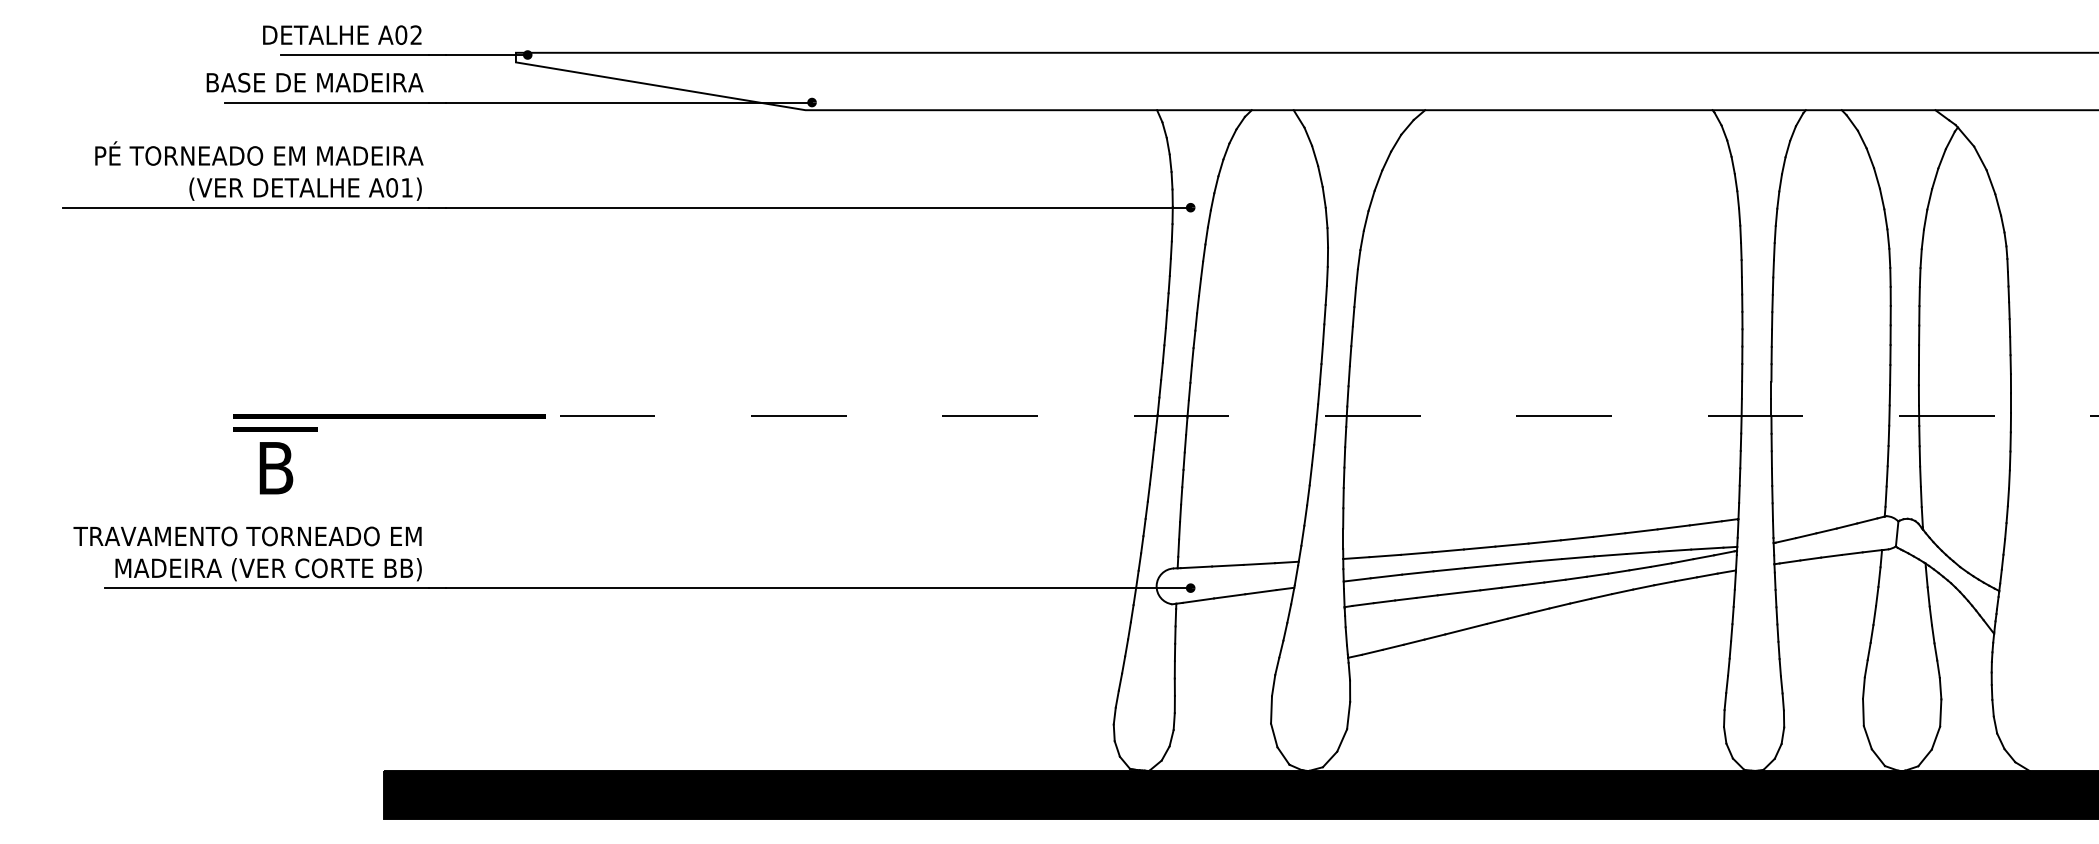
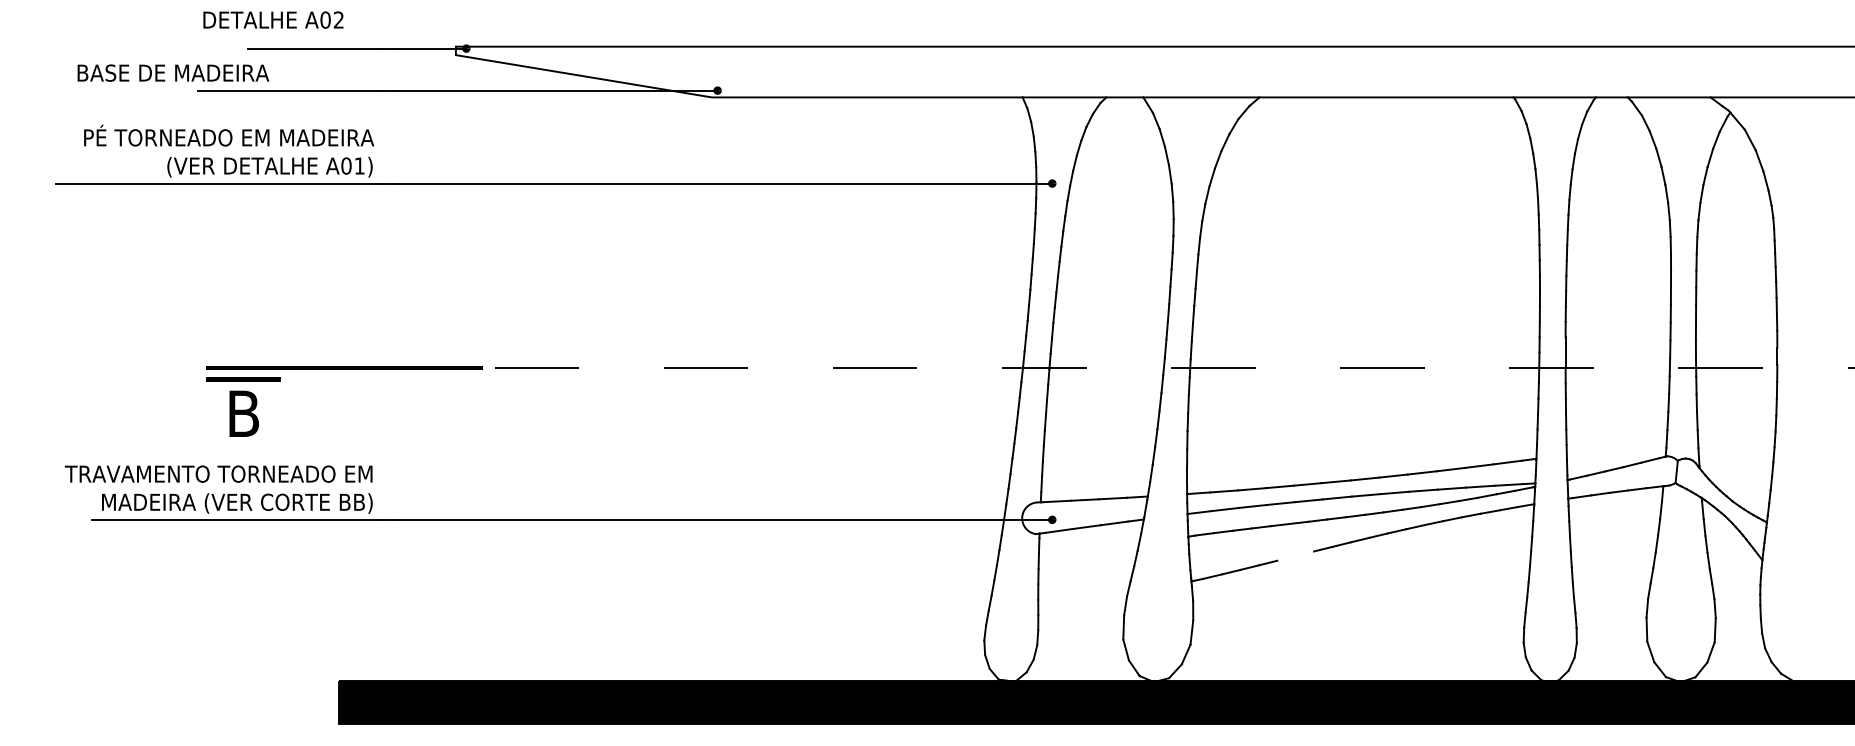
text: (342, 34) -> (273, 19), moved
text: (315, 82) -> (173, 72), moved
line: (1465, 628) -> (1295, 555), removed

